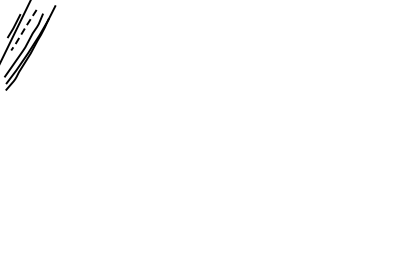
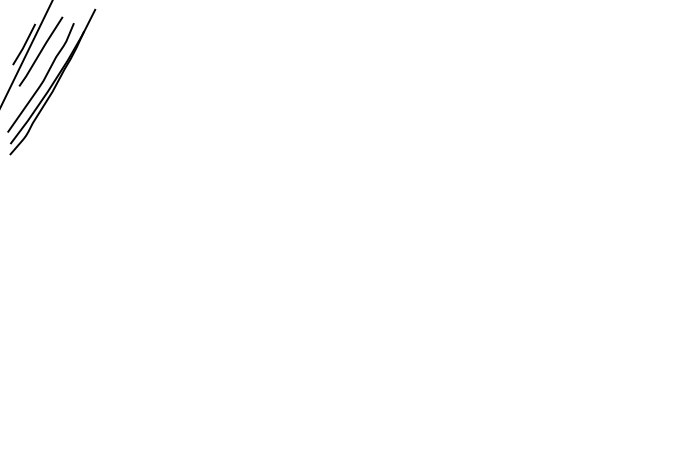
line: (23, 30) -> (40, 52), dashed -> solid

